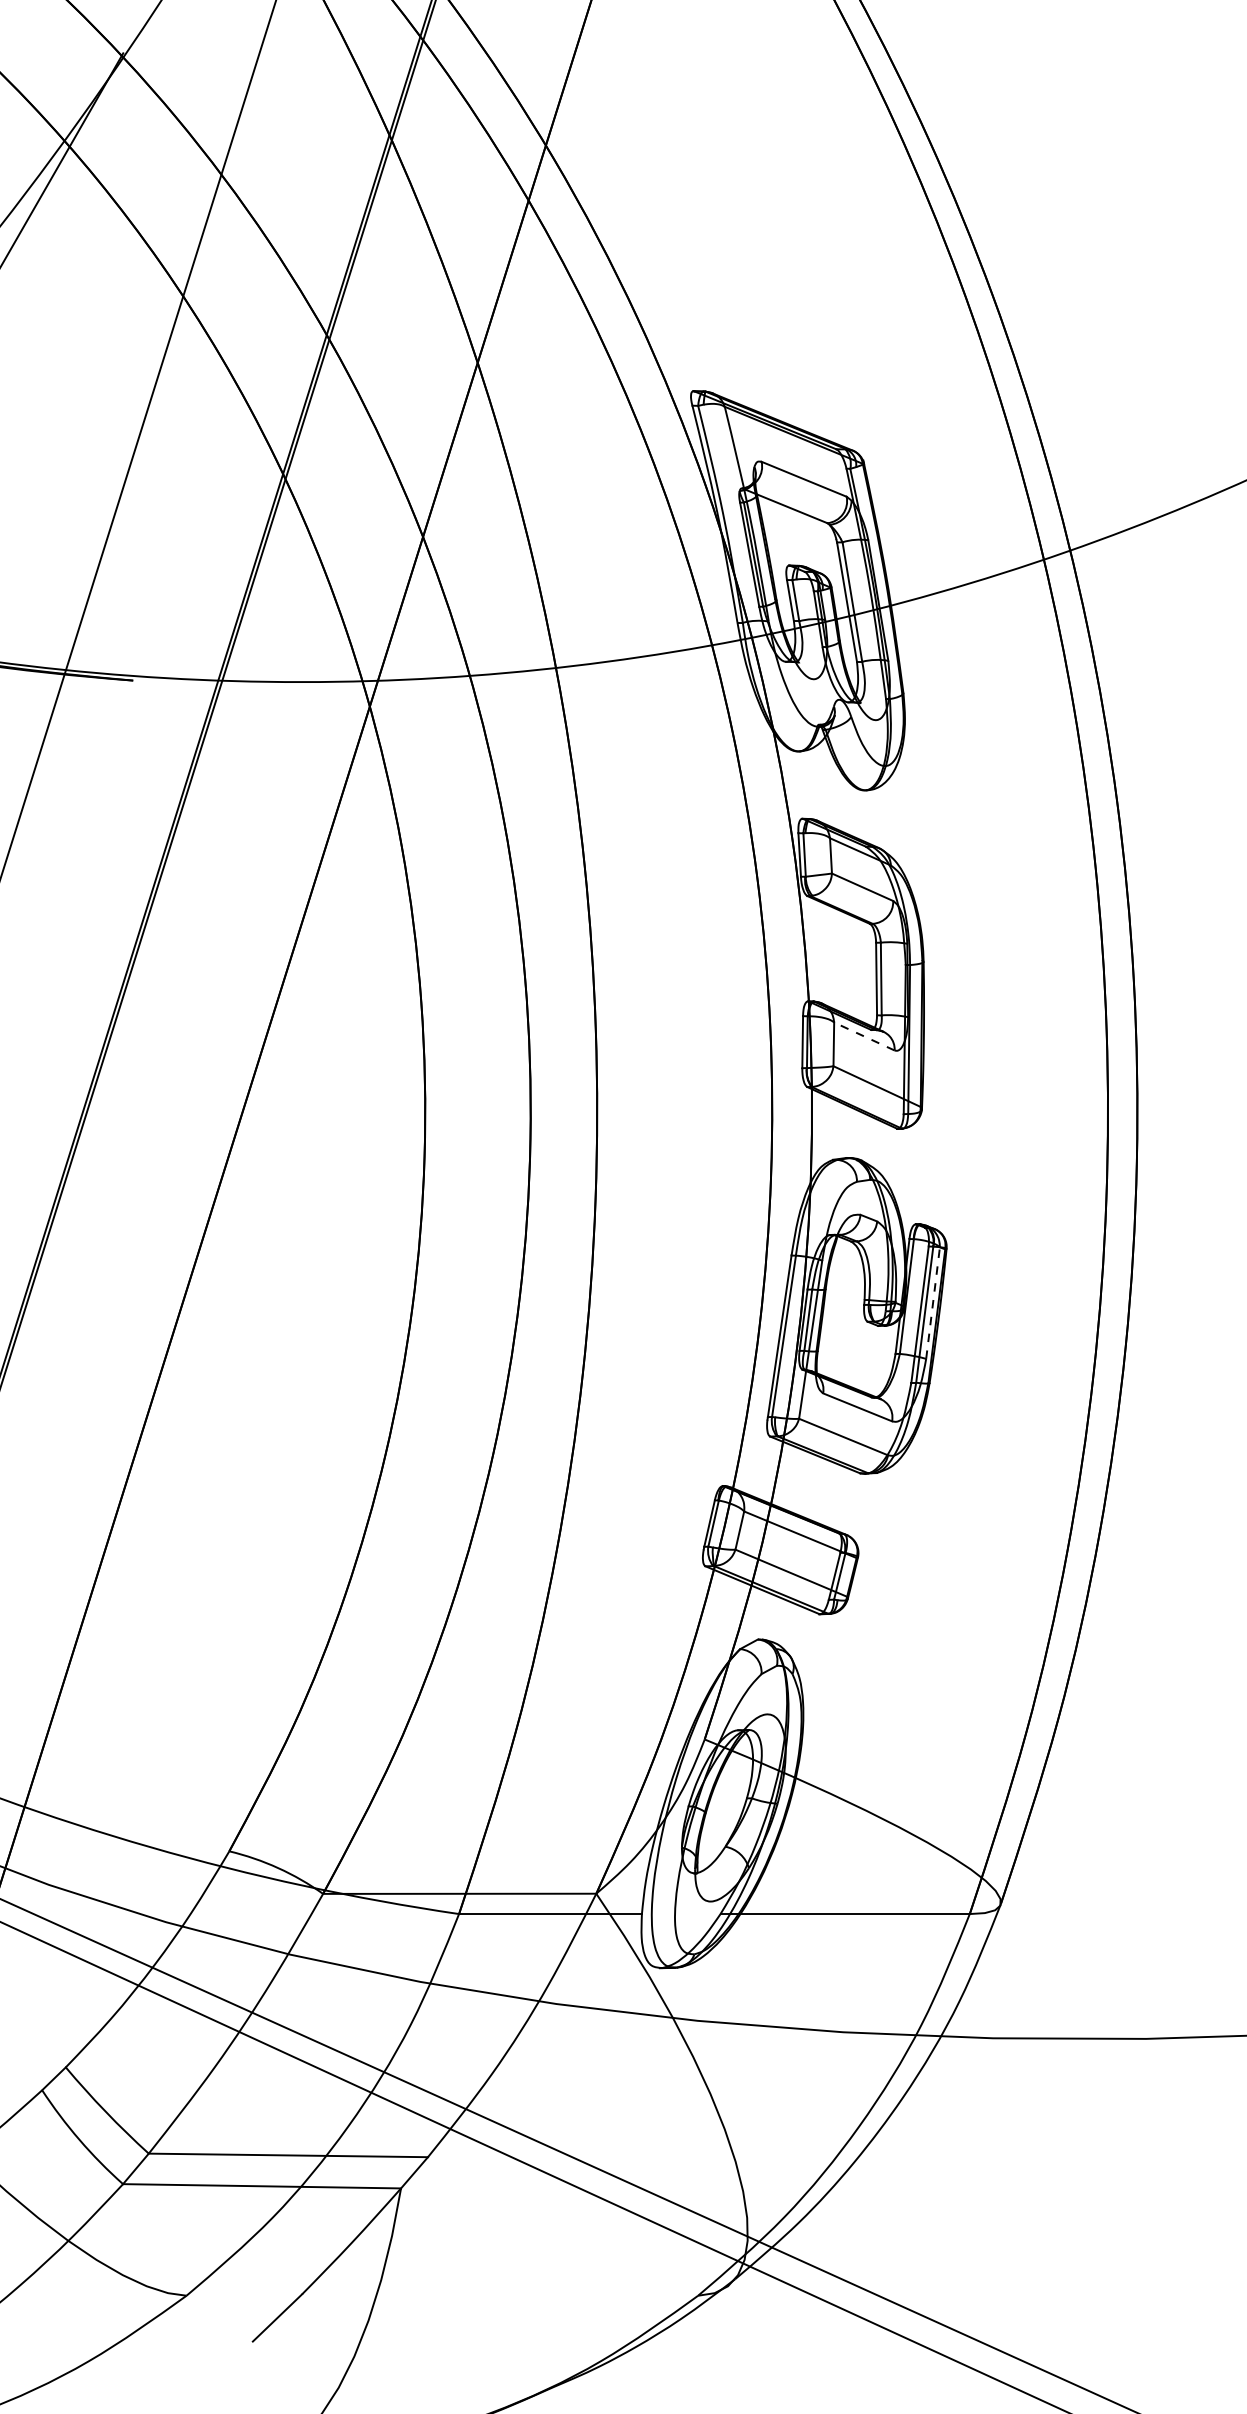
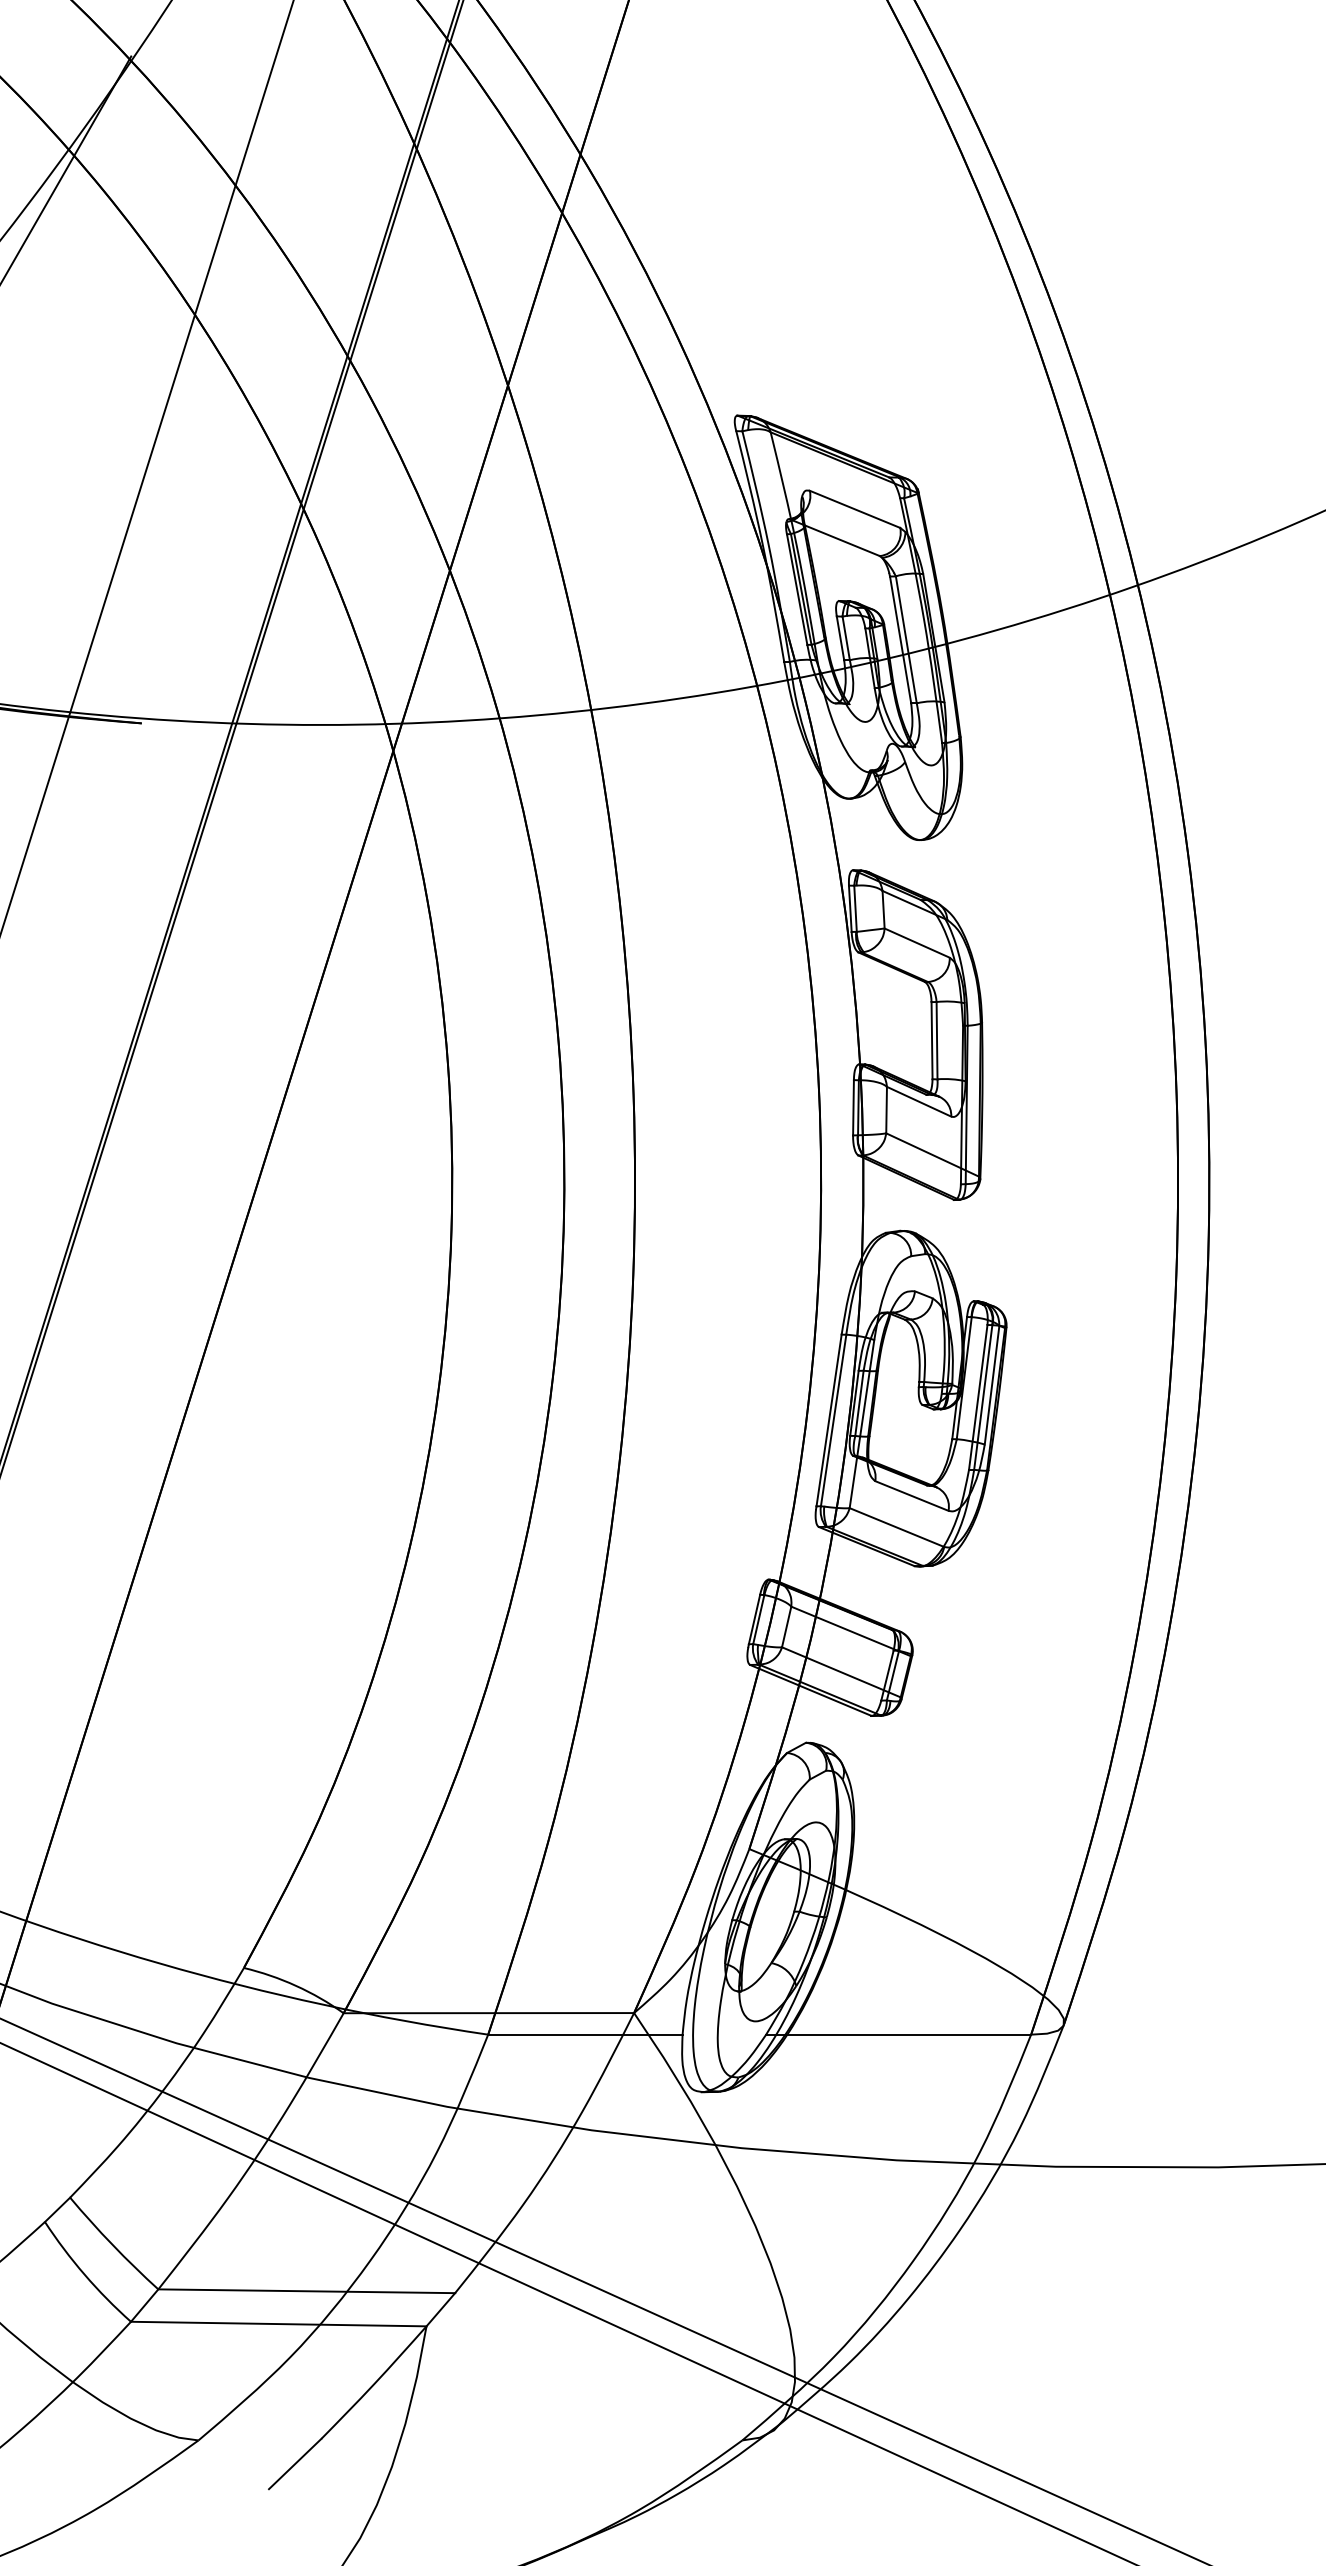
line: (863, 1036) -> (918, 1101), dashed -> solid
line: (933, 1302) -> (992, 1384), dashed -> solid

